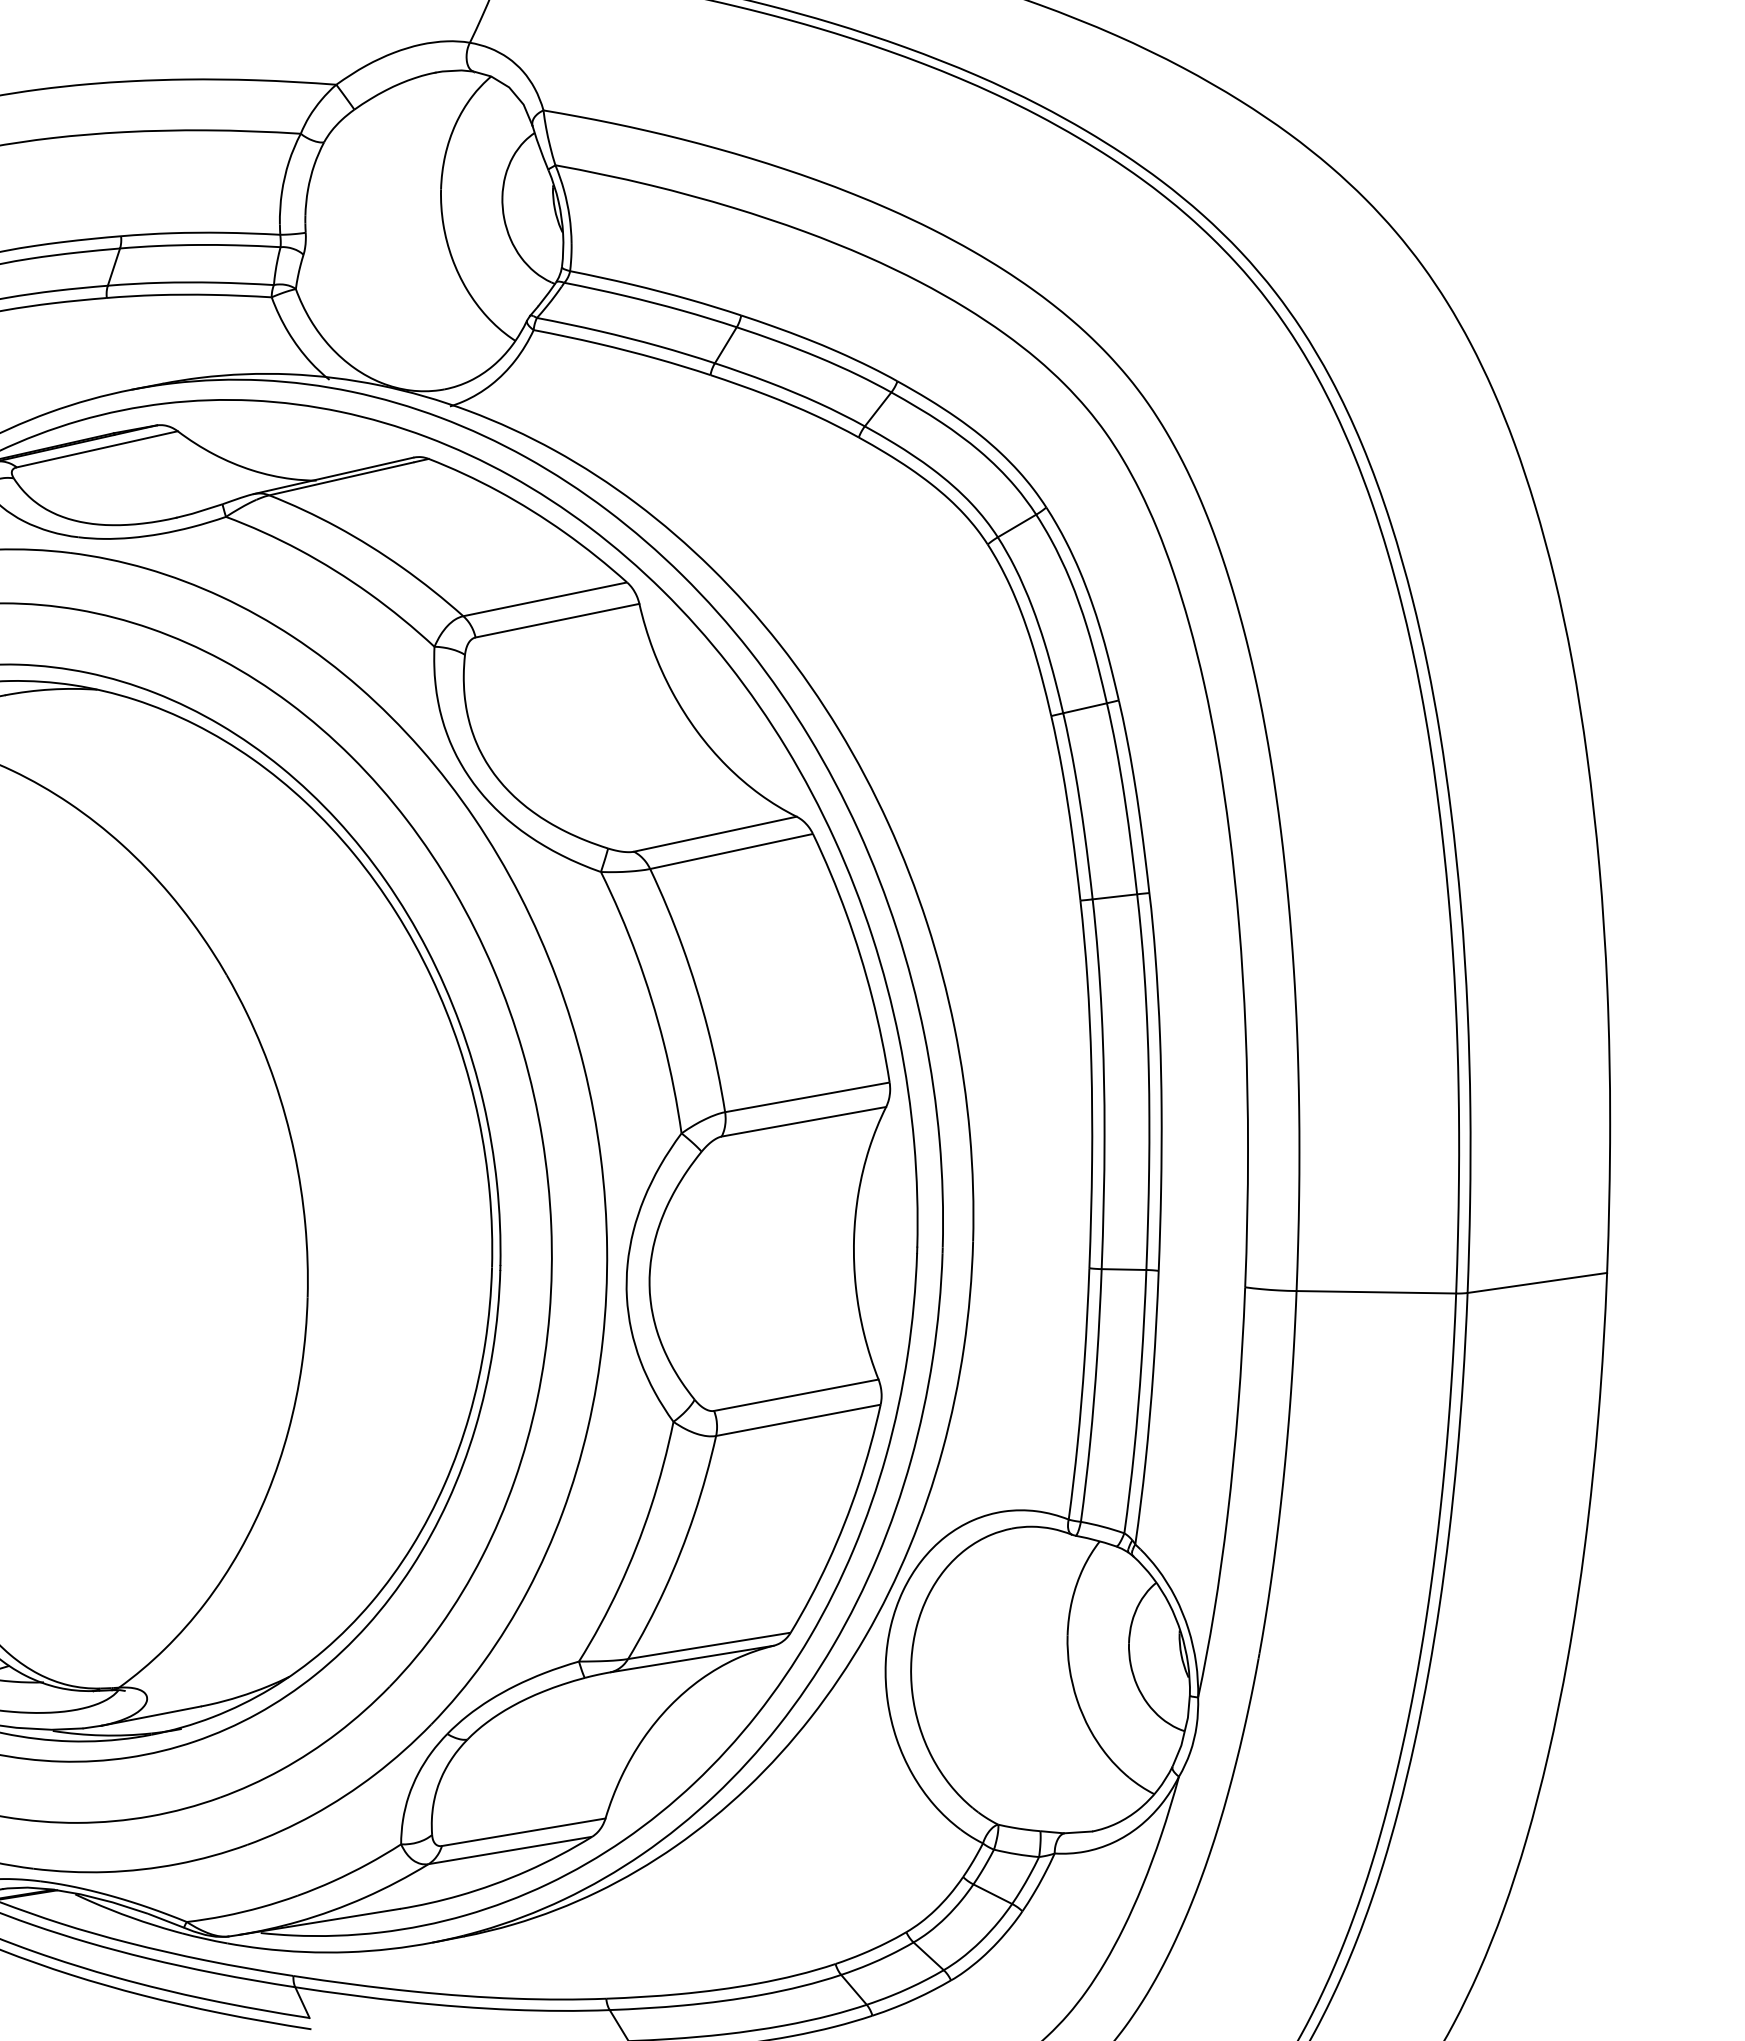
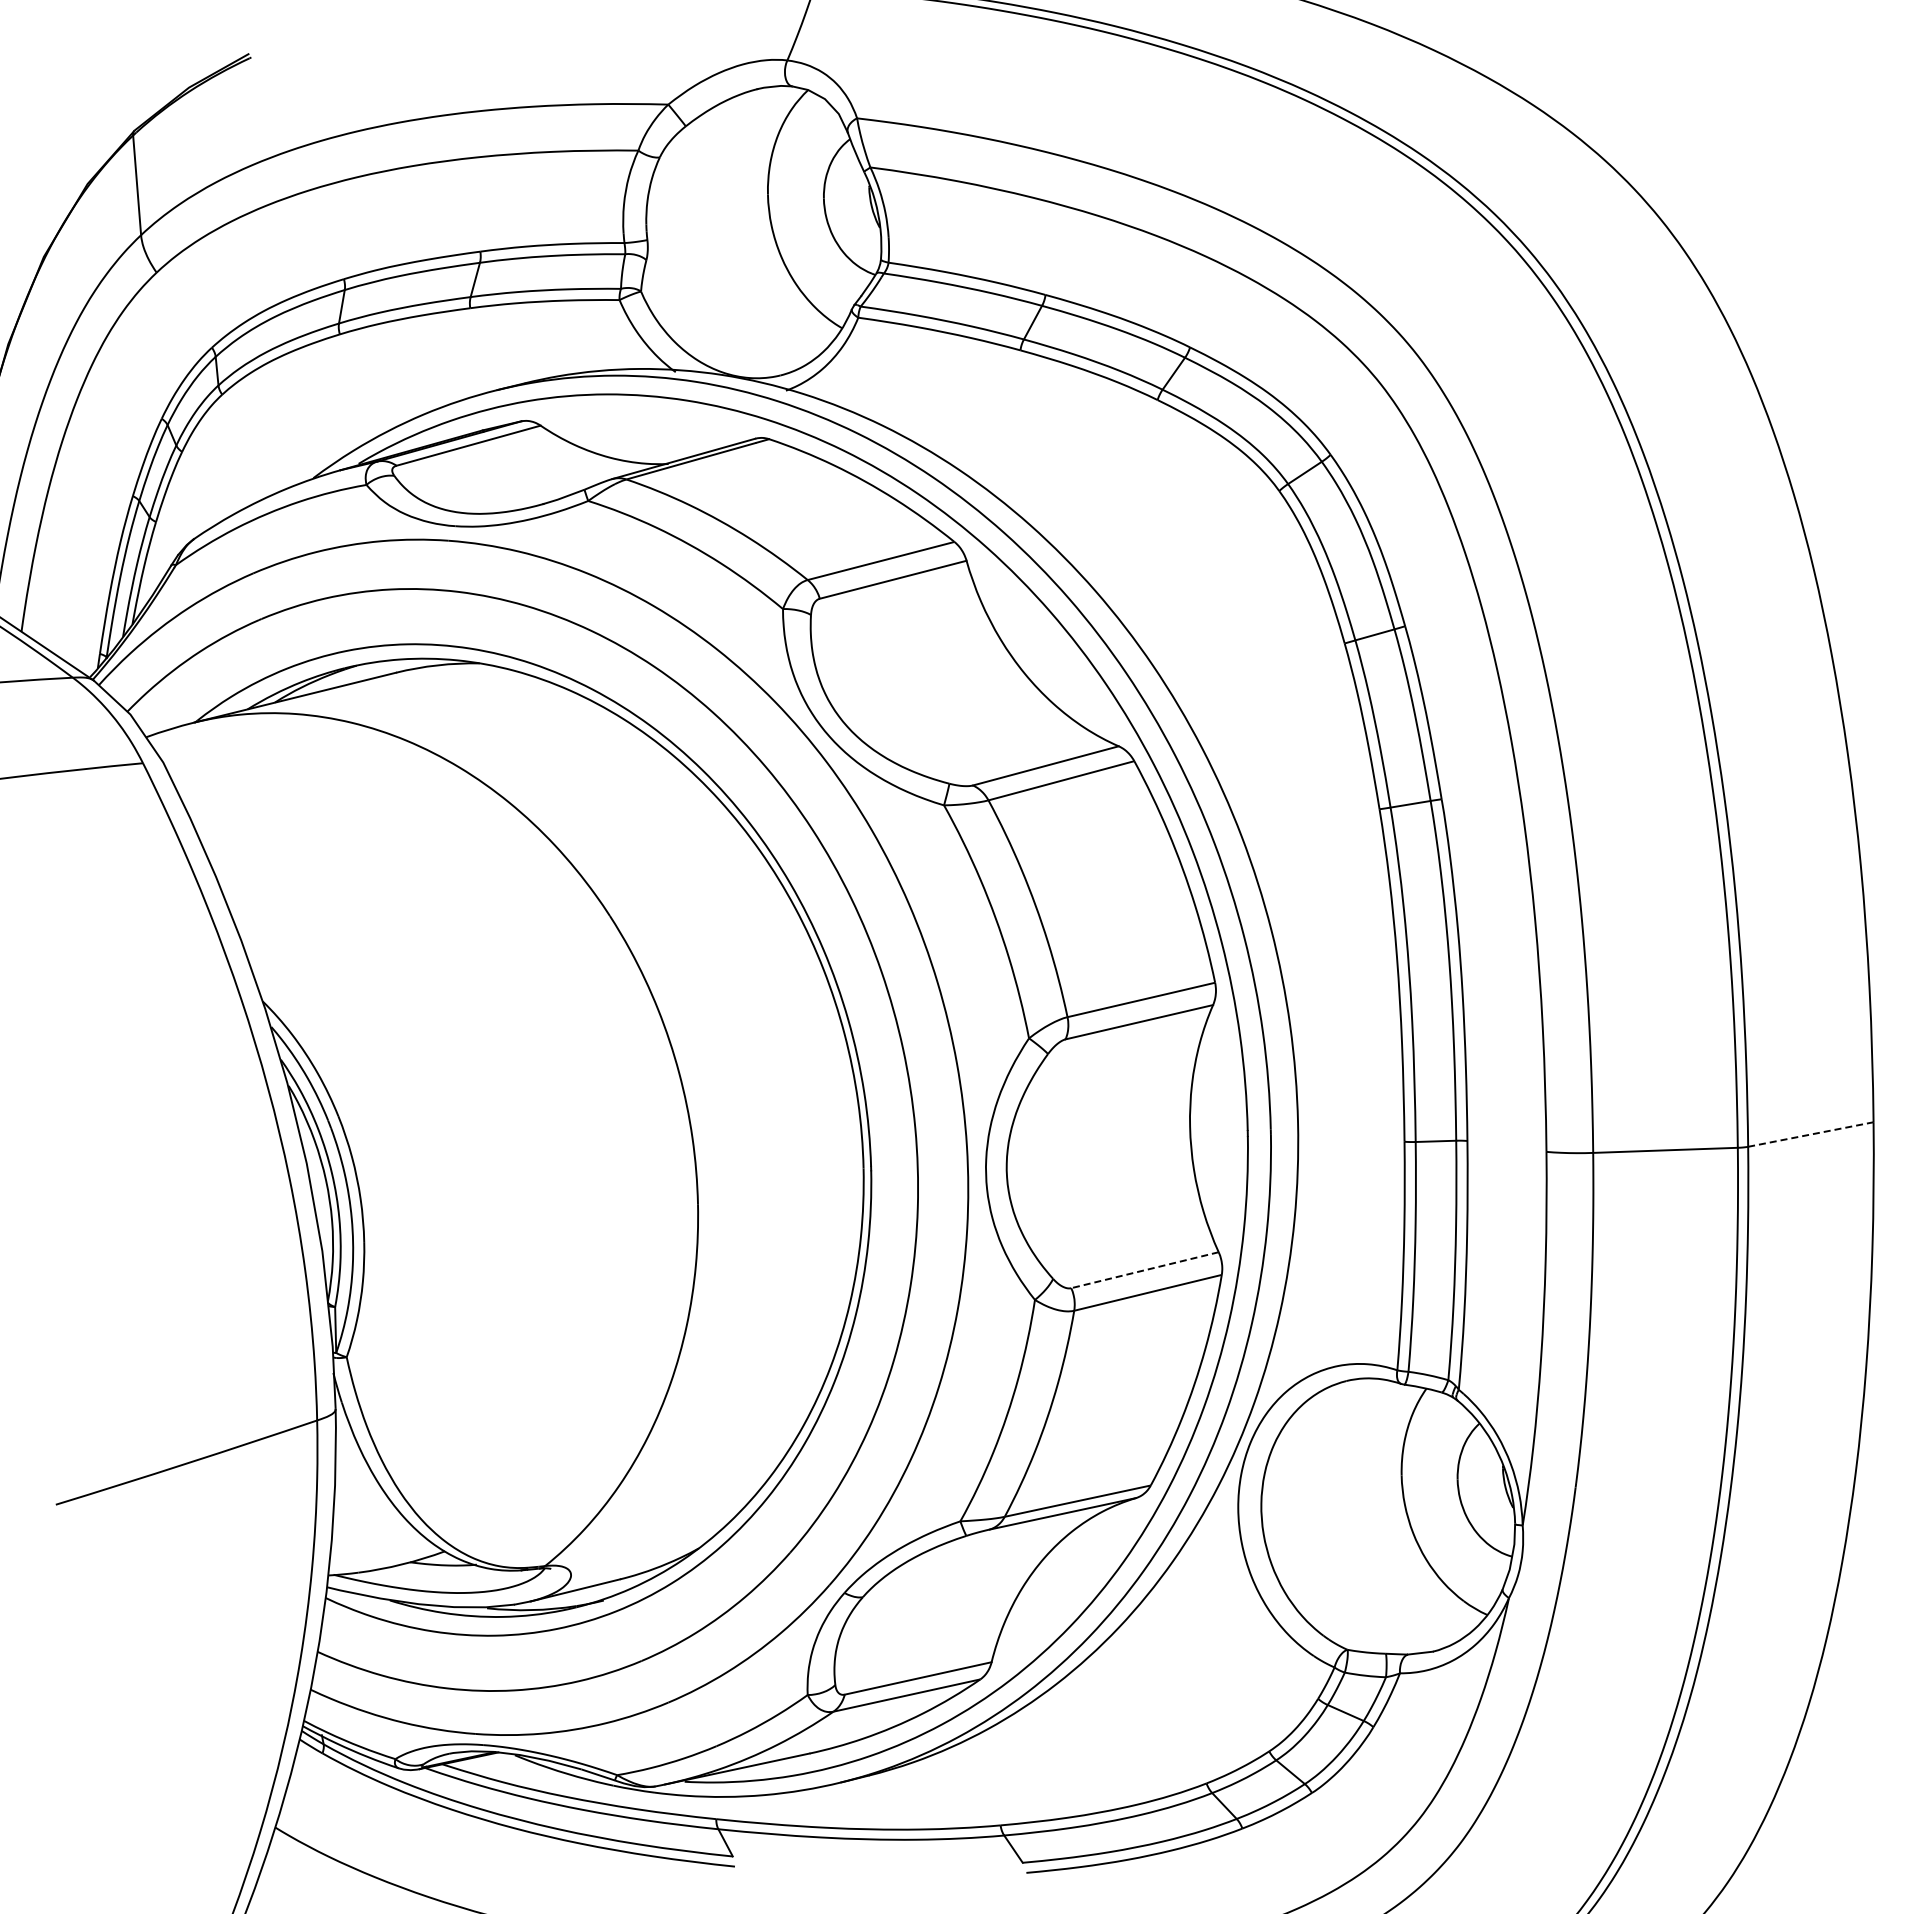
line: (1536, 1282) -> (1810, 1134), solid -> dashed
line: (796, 1395) -> (1145, 1270), solid -> dashed

